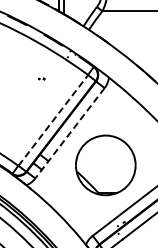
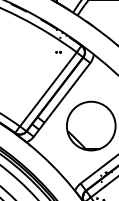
part: (41, 78) -> (58, 51), moved
line: (53, 120) -> (48, 89), dashed -> solid
line: (70, 133) -> (62, 100), dashed -> solid

